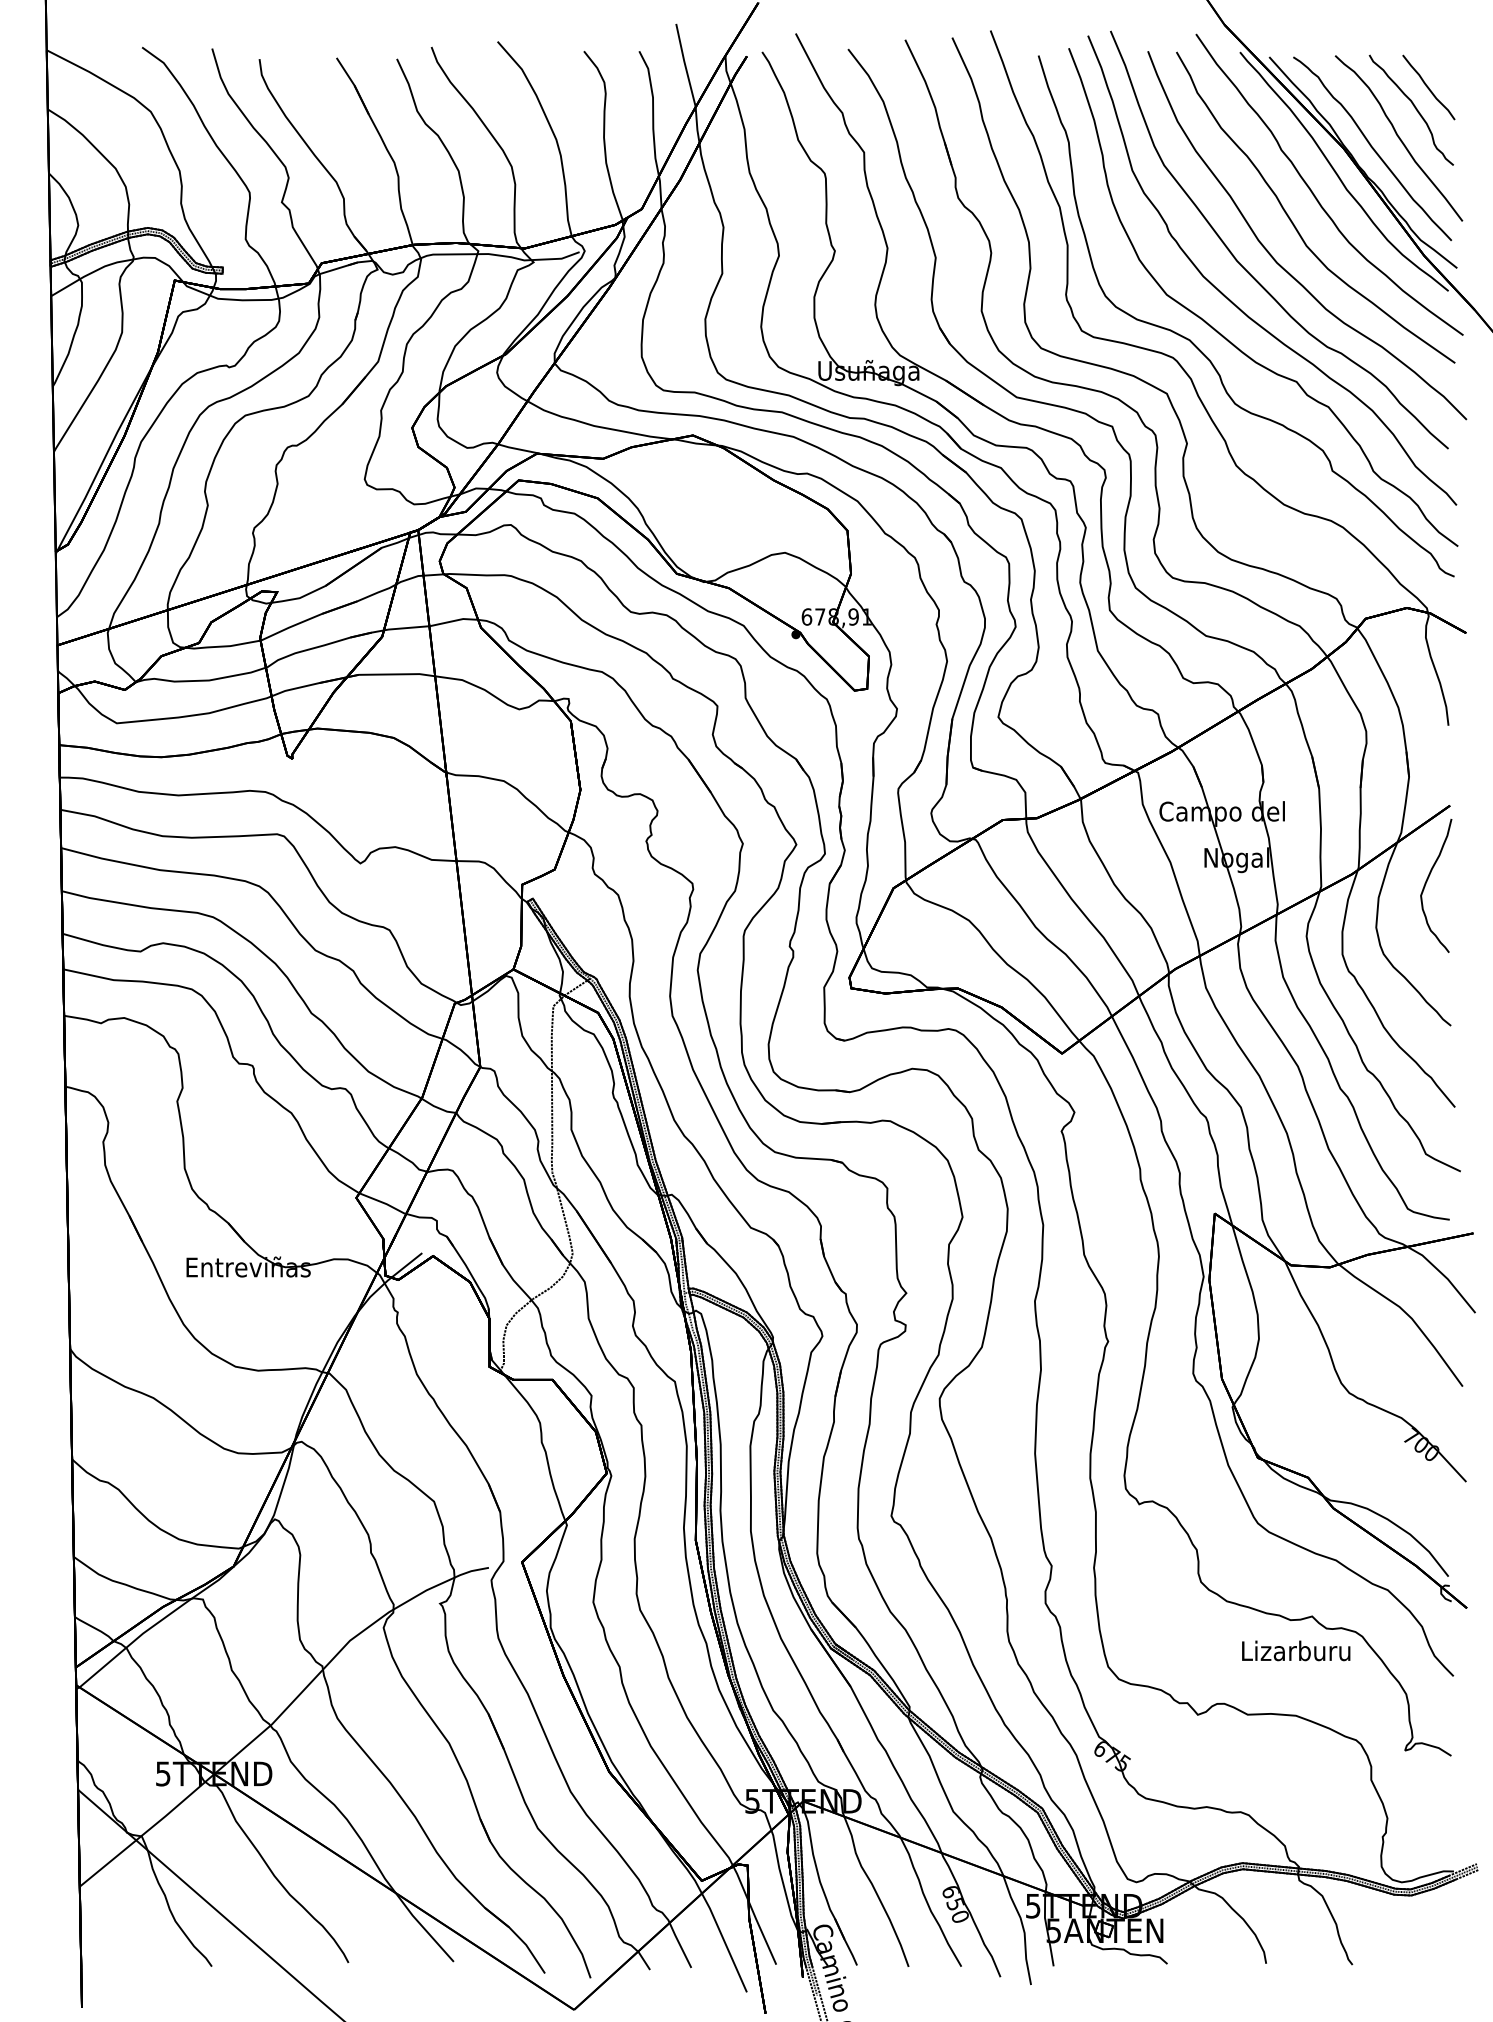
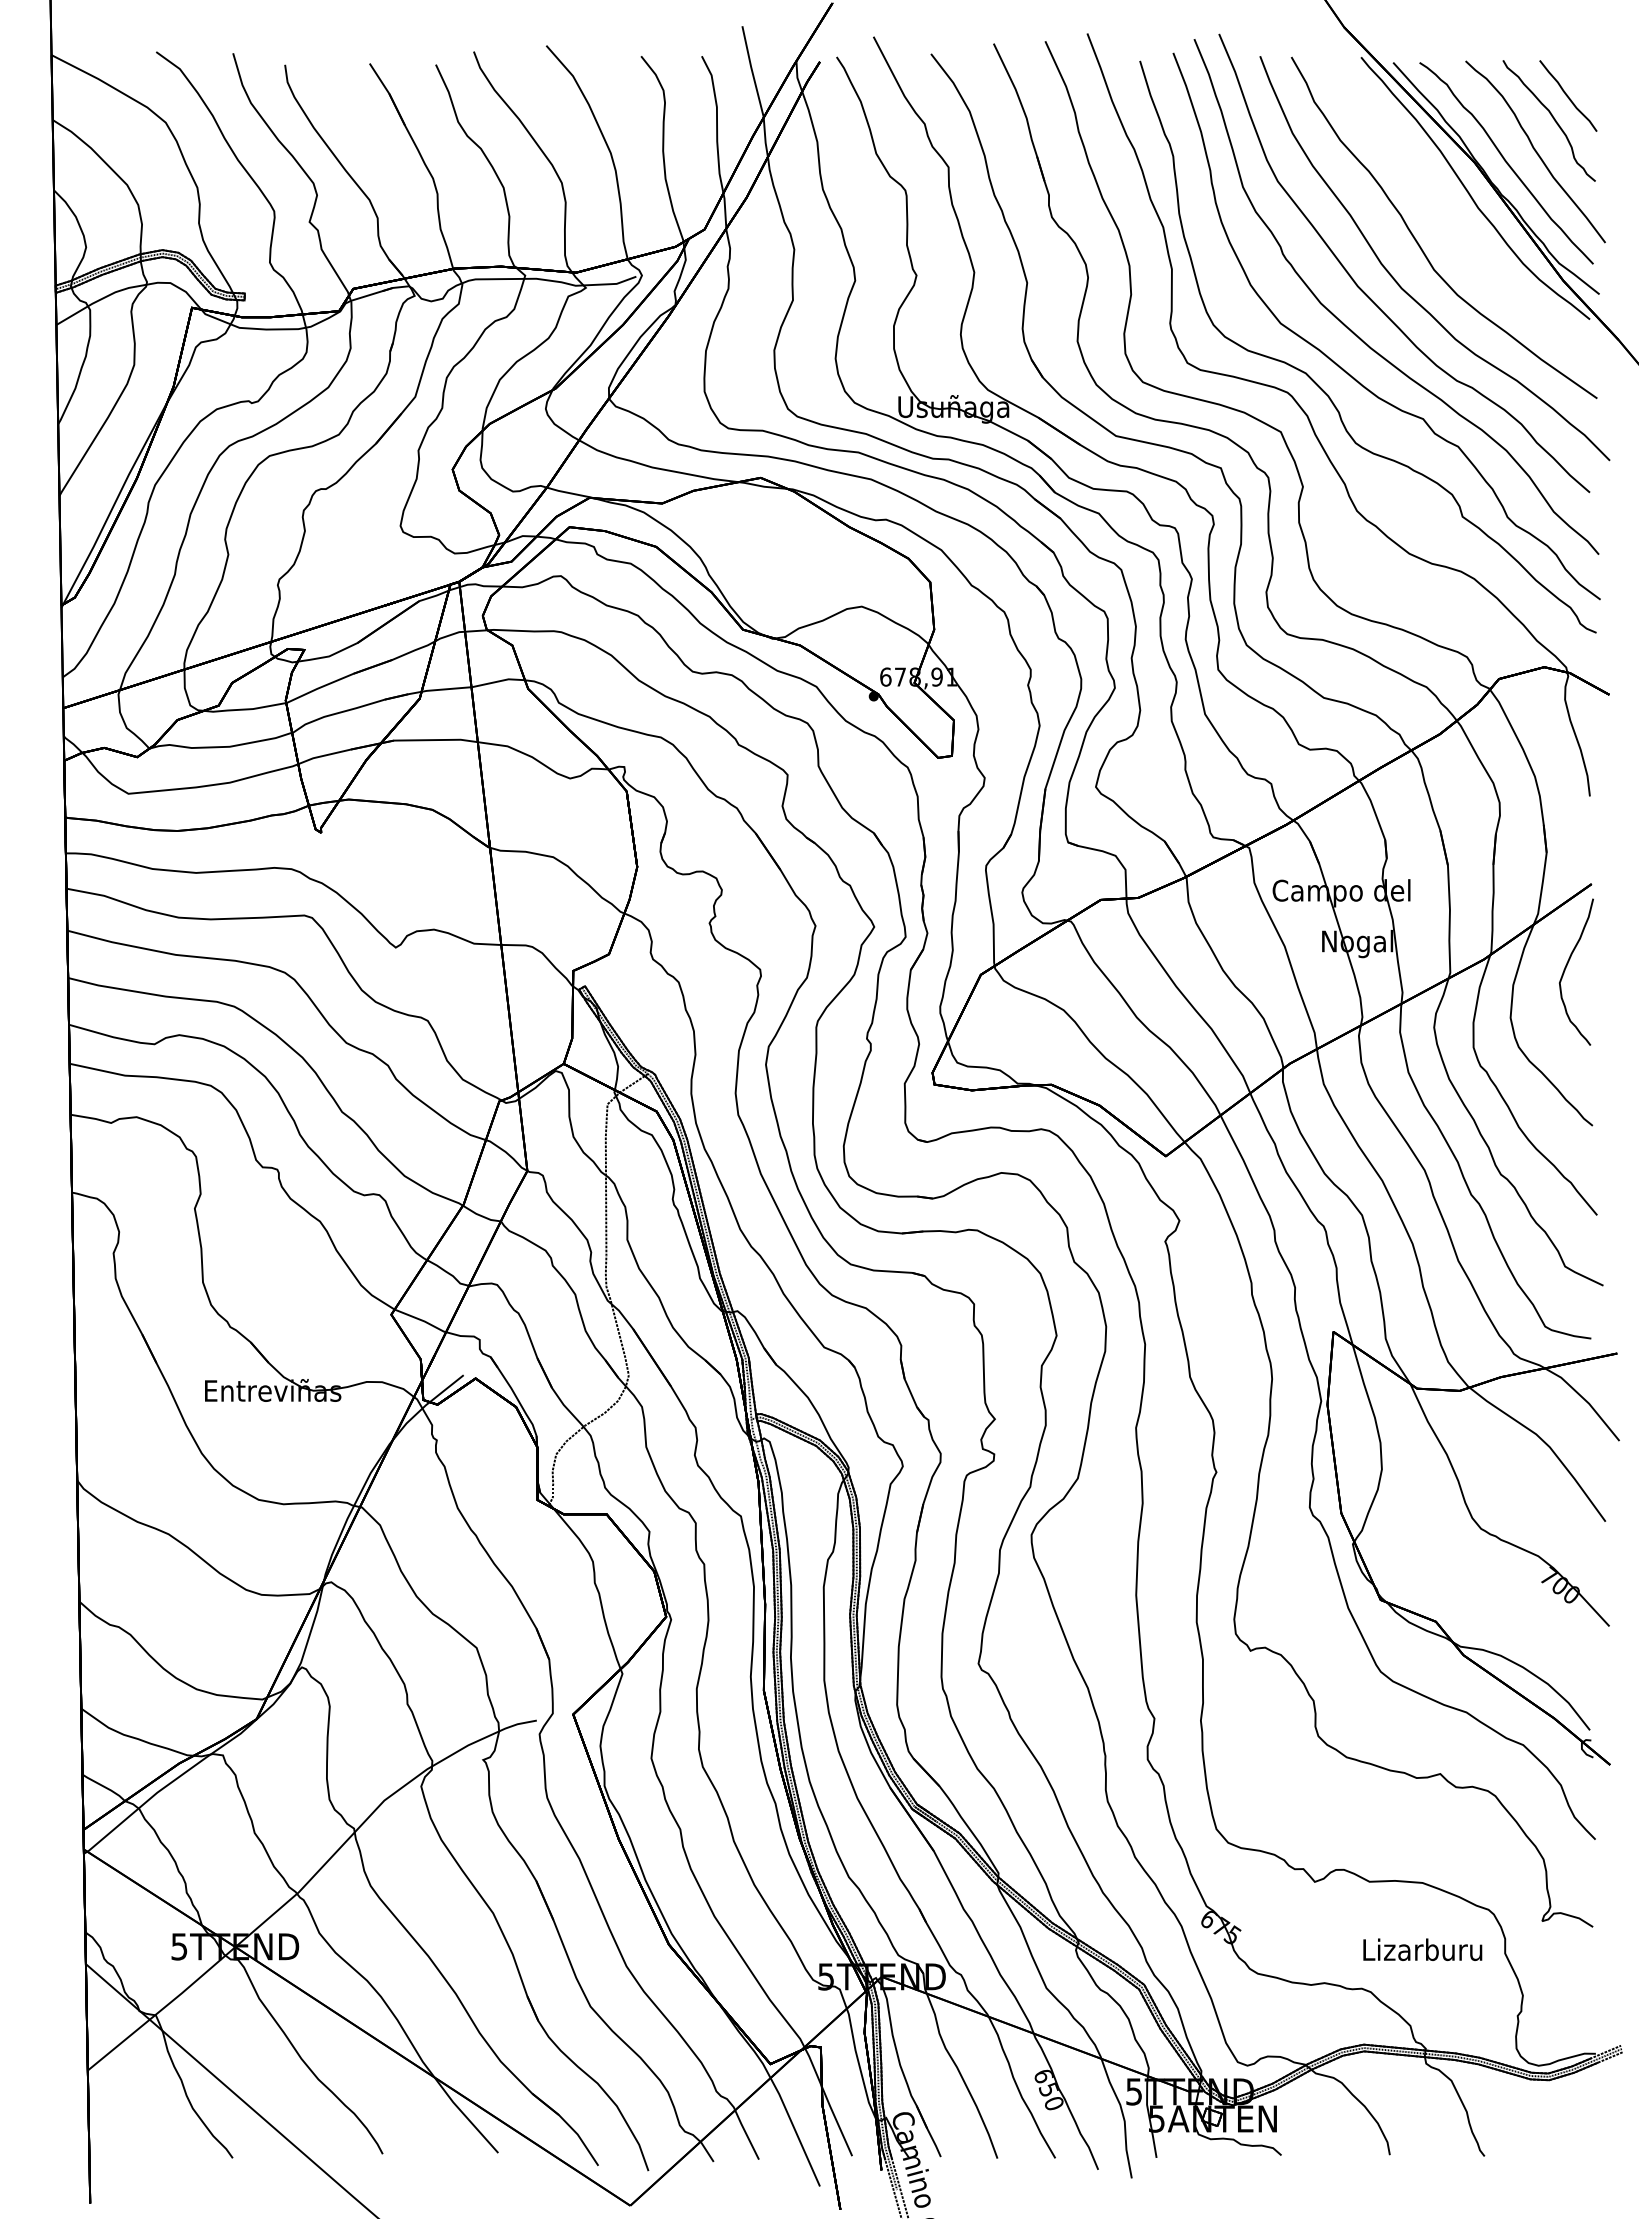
curve: (1314, 193) -> (1442, 212), removed
text: (1295, 1650) -> (1422, 1949), moved

